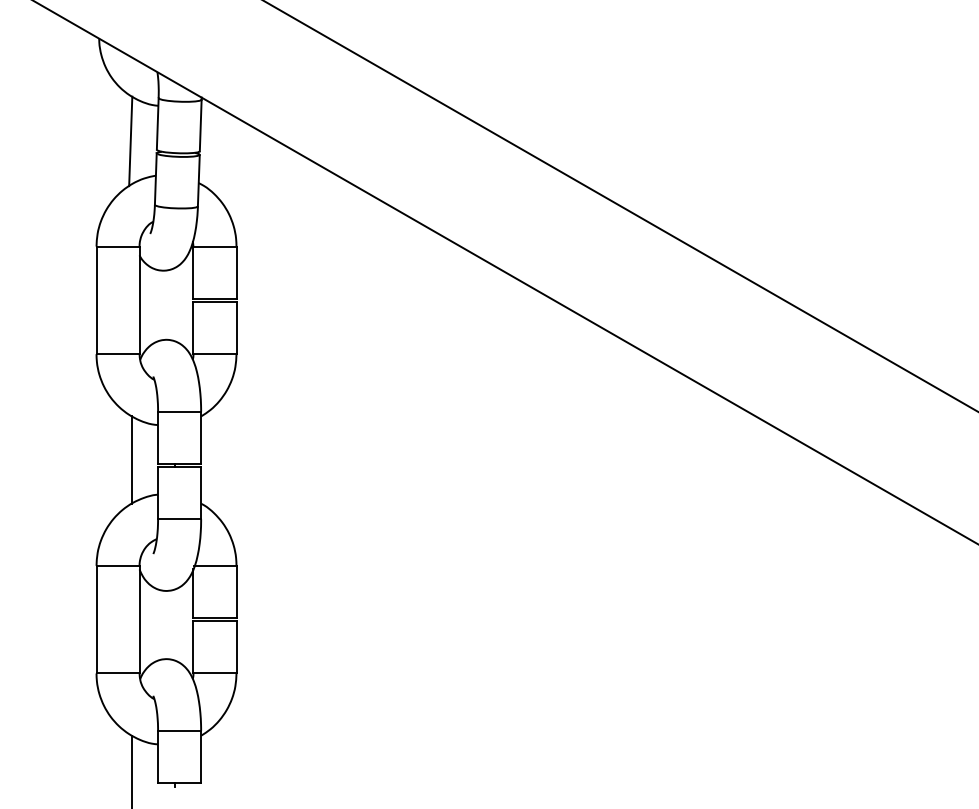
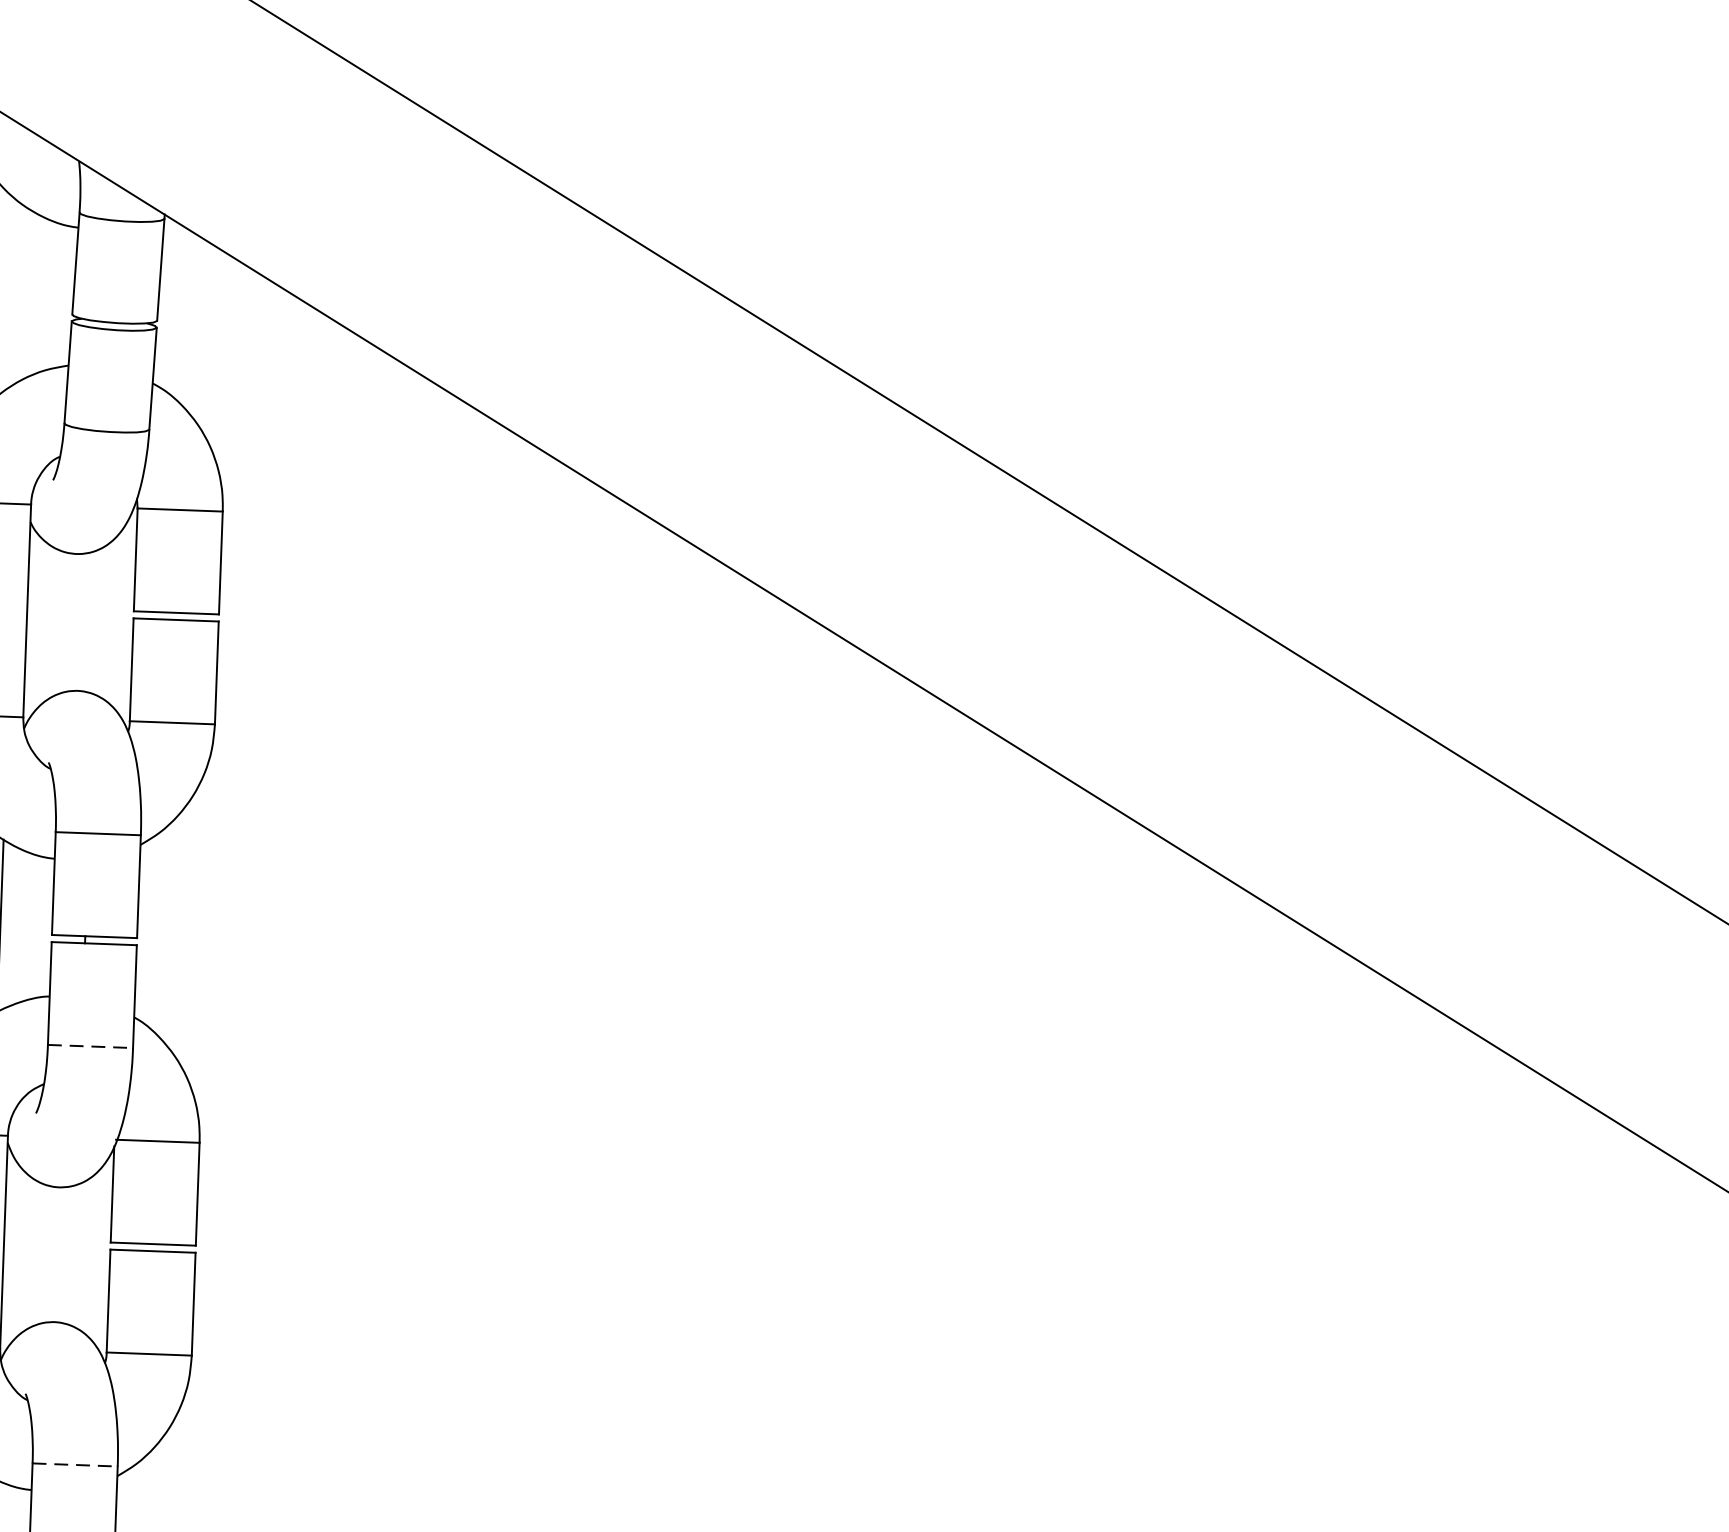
line: (130, 141) -> (20, 296), removed
line: (179, 519) -> (90, 1047), solid -> dashed
line: (179, 730) -> (74, 1464), solid -> dashed

